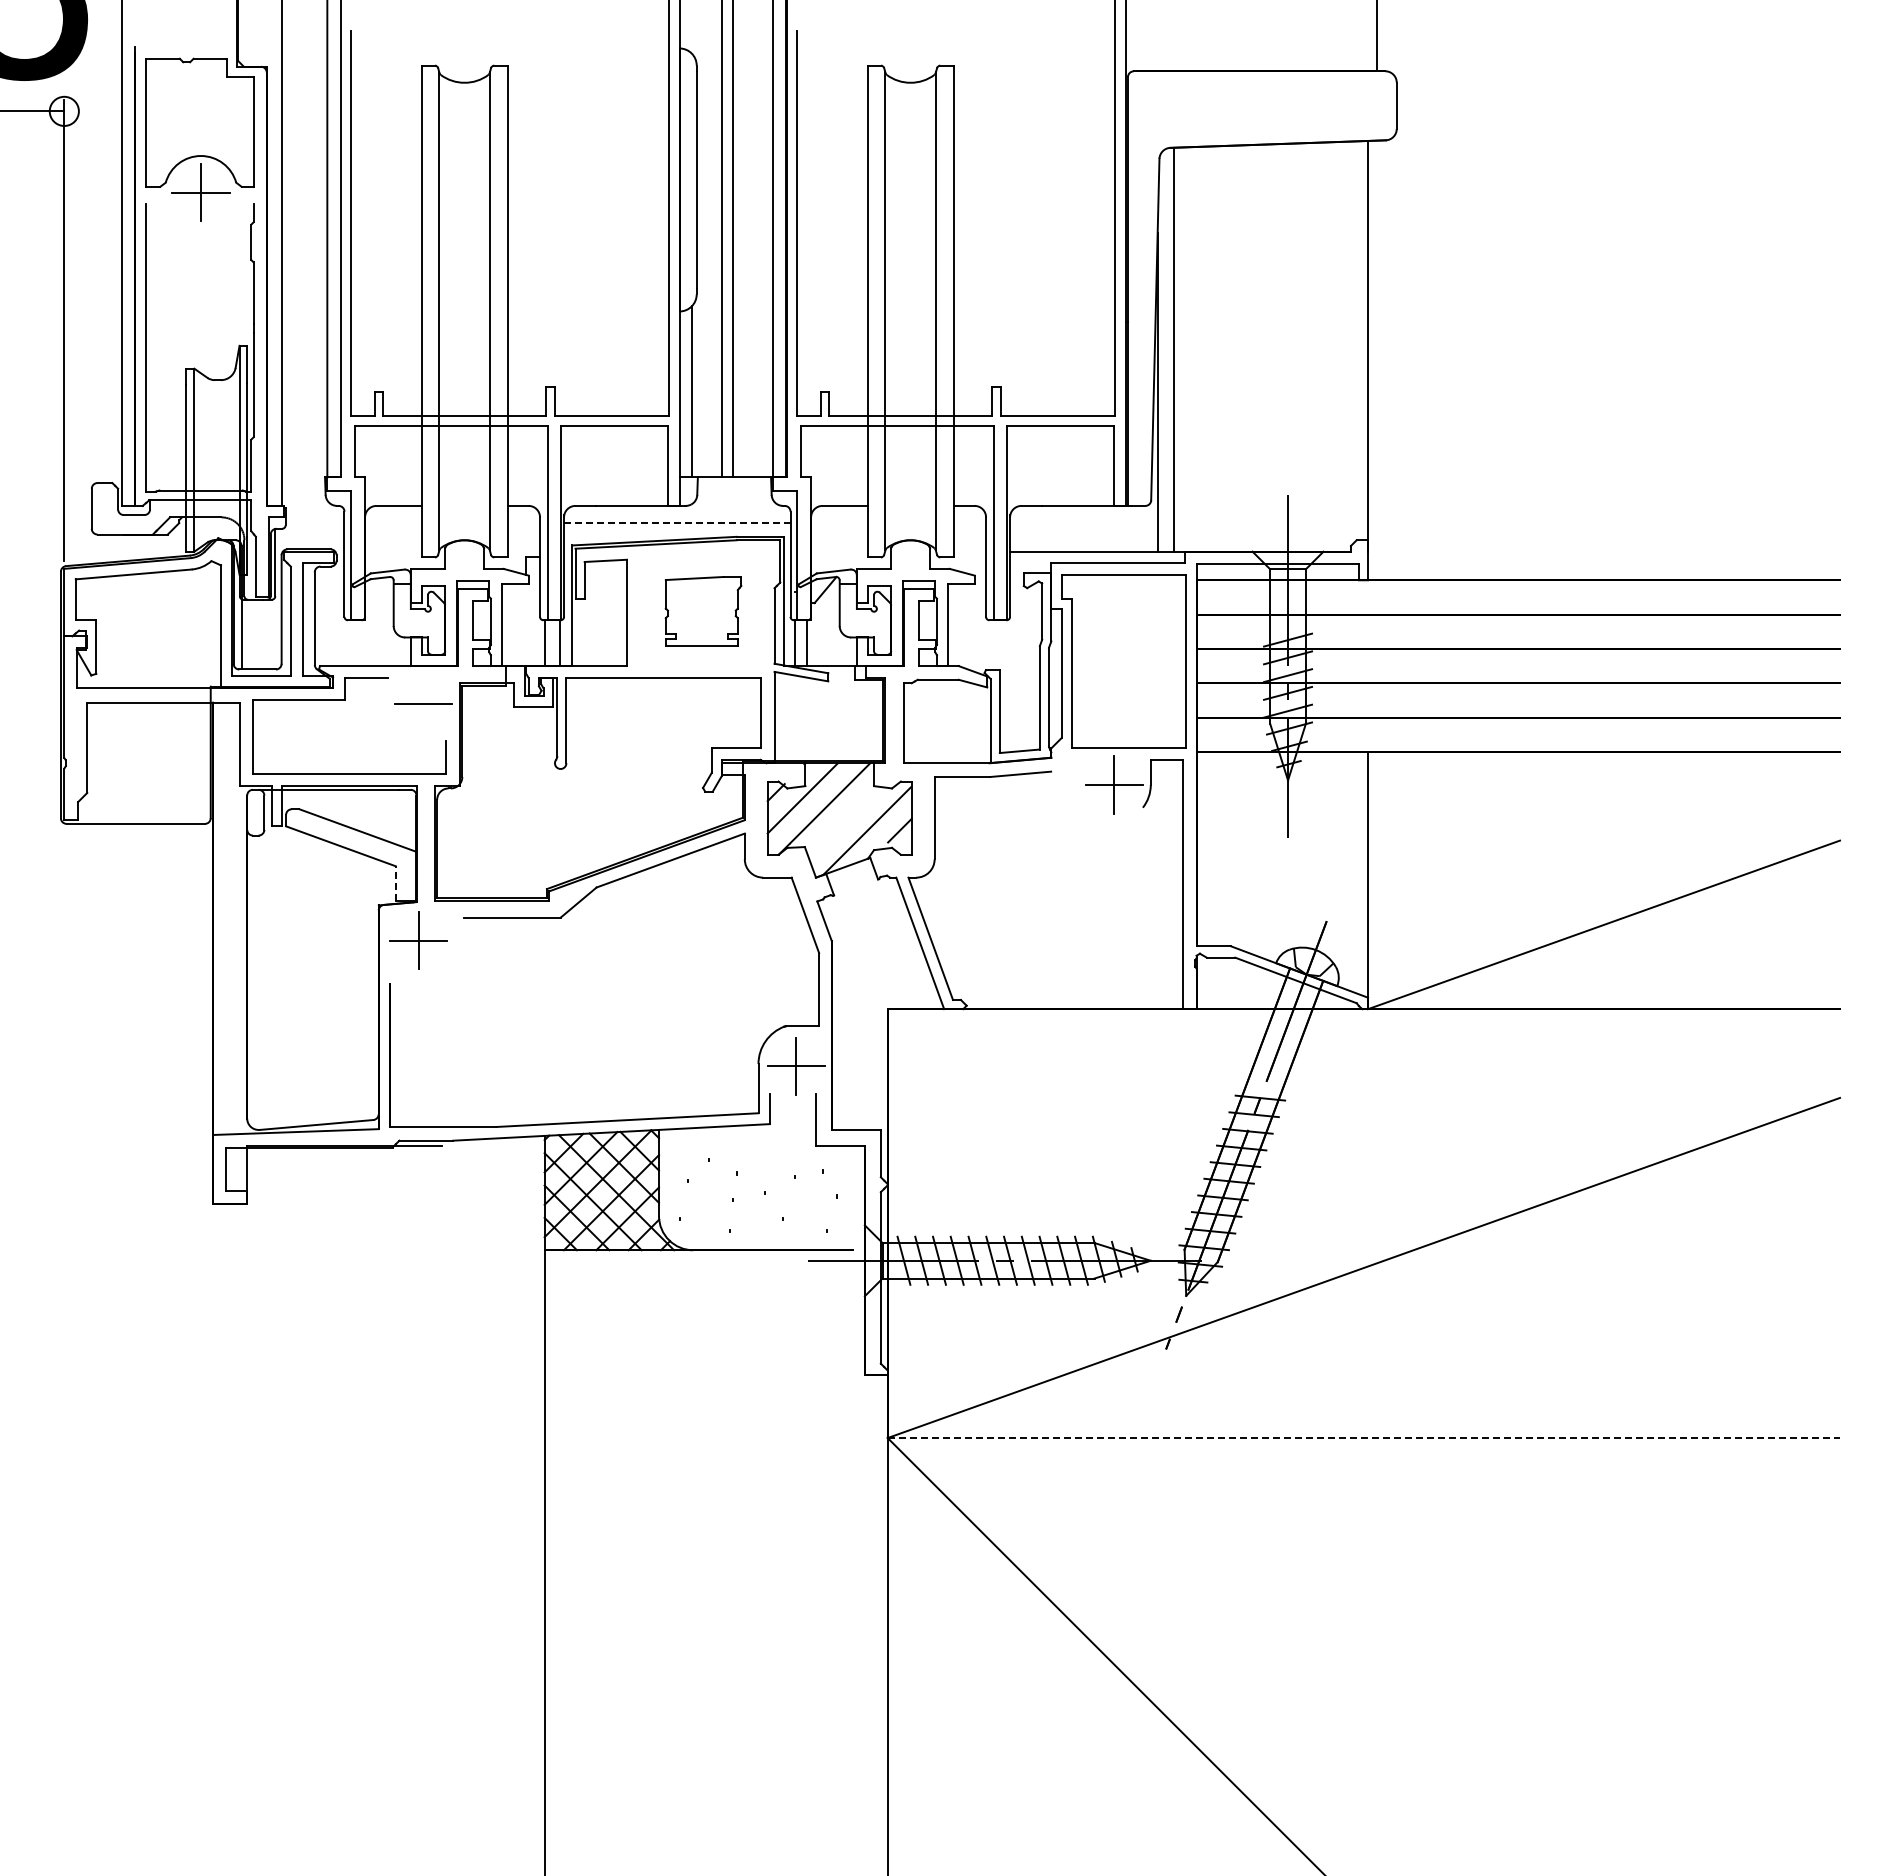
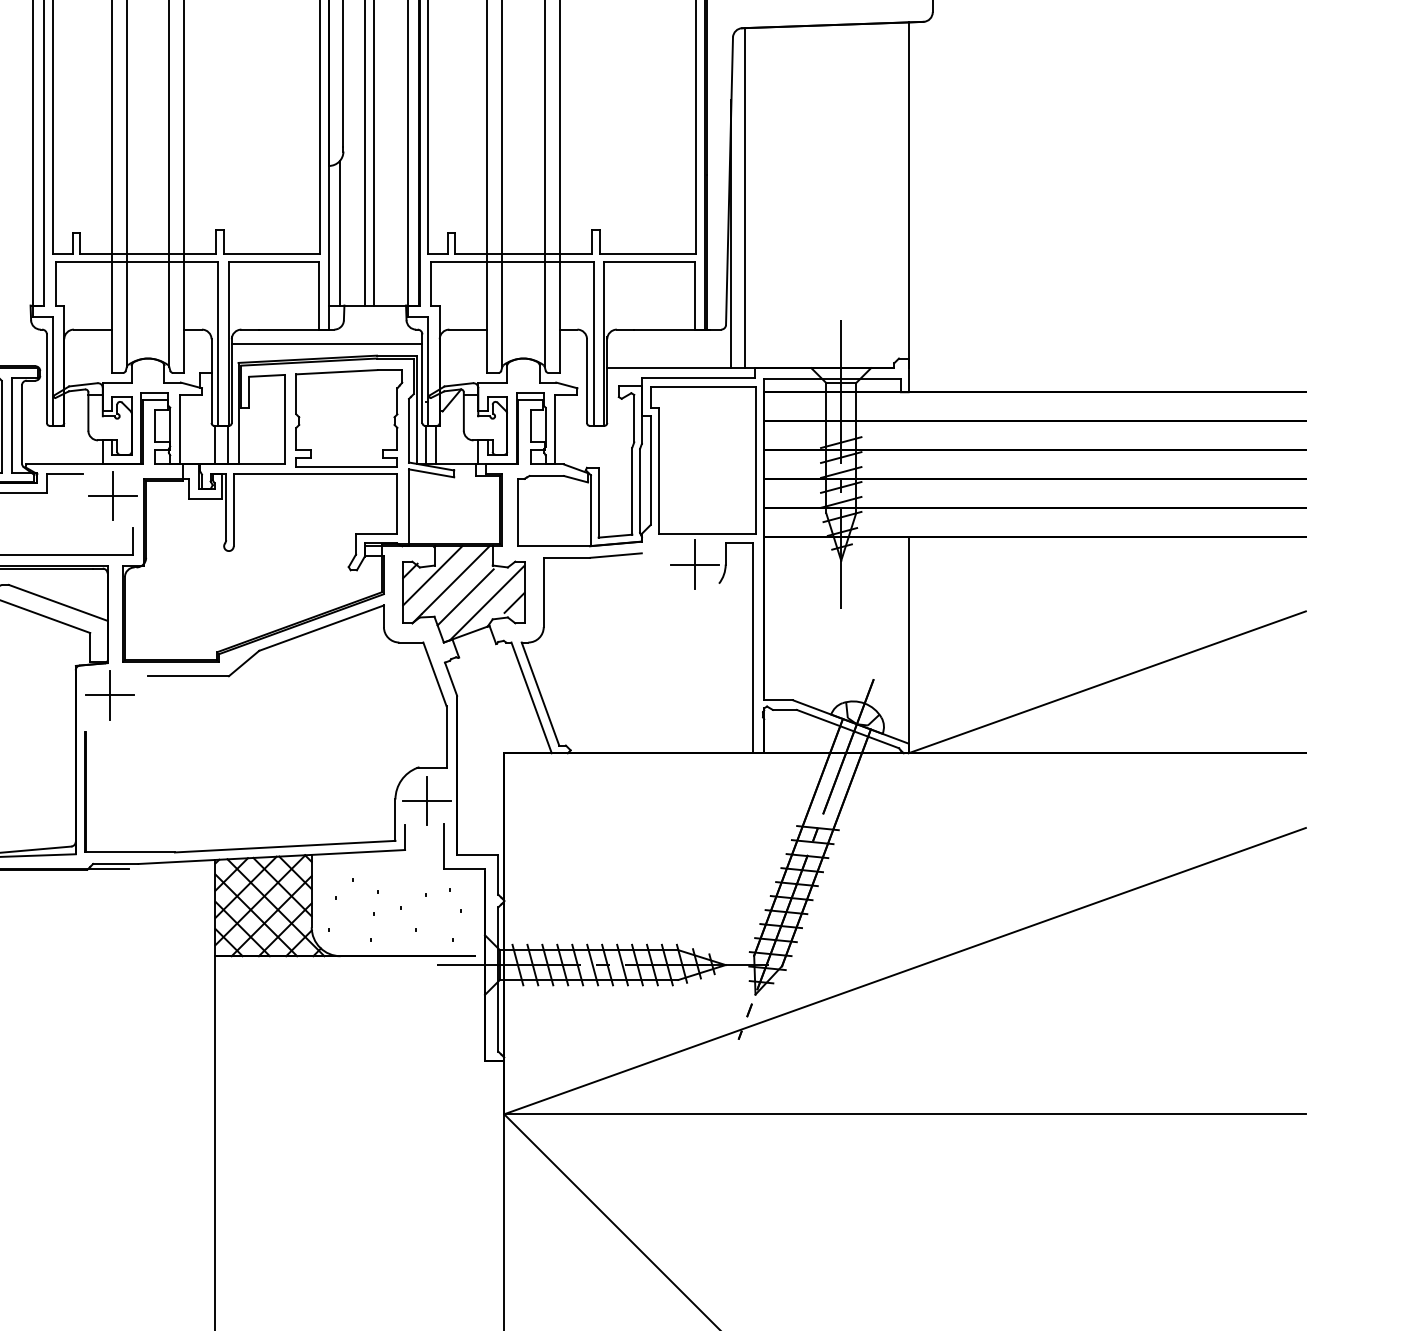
line: (677, 523) -> (327, 344), dashed -> solid
part: (703, 611) -> (349, 418), size x1.67
line: (423, 703) -> (113, 495), added
line: (841, 823) -> (465, 596), added
line: (395, 883) -> (89, 647), dashed -> solid
line: (1364, 1438) -> (905, 1114), dashed -> solid

